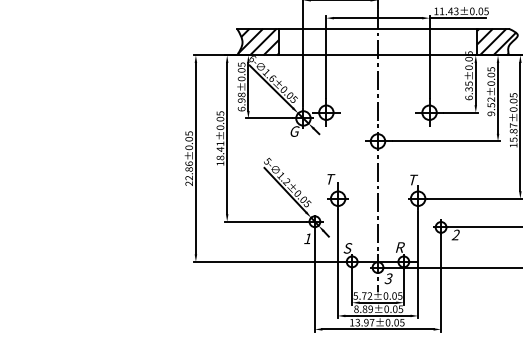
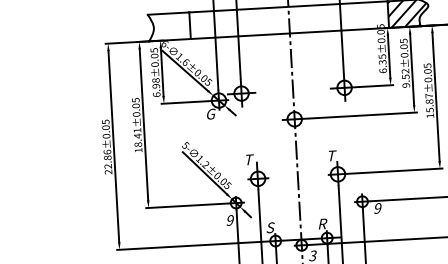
hatch: (258, 41) -> (169, 26), removed
text: (455, 235) -> (377, 208), 2 -> 9
text: (307, 238) -> (229, 220), 1 -> 9

